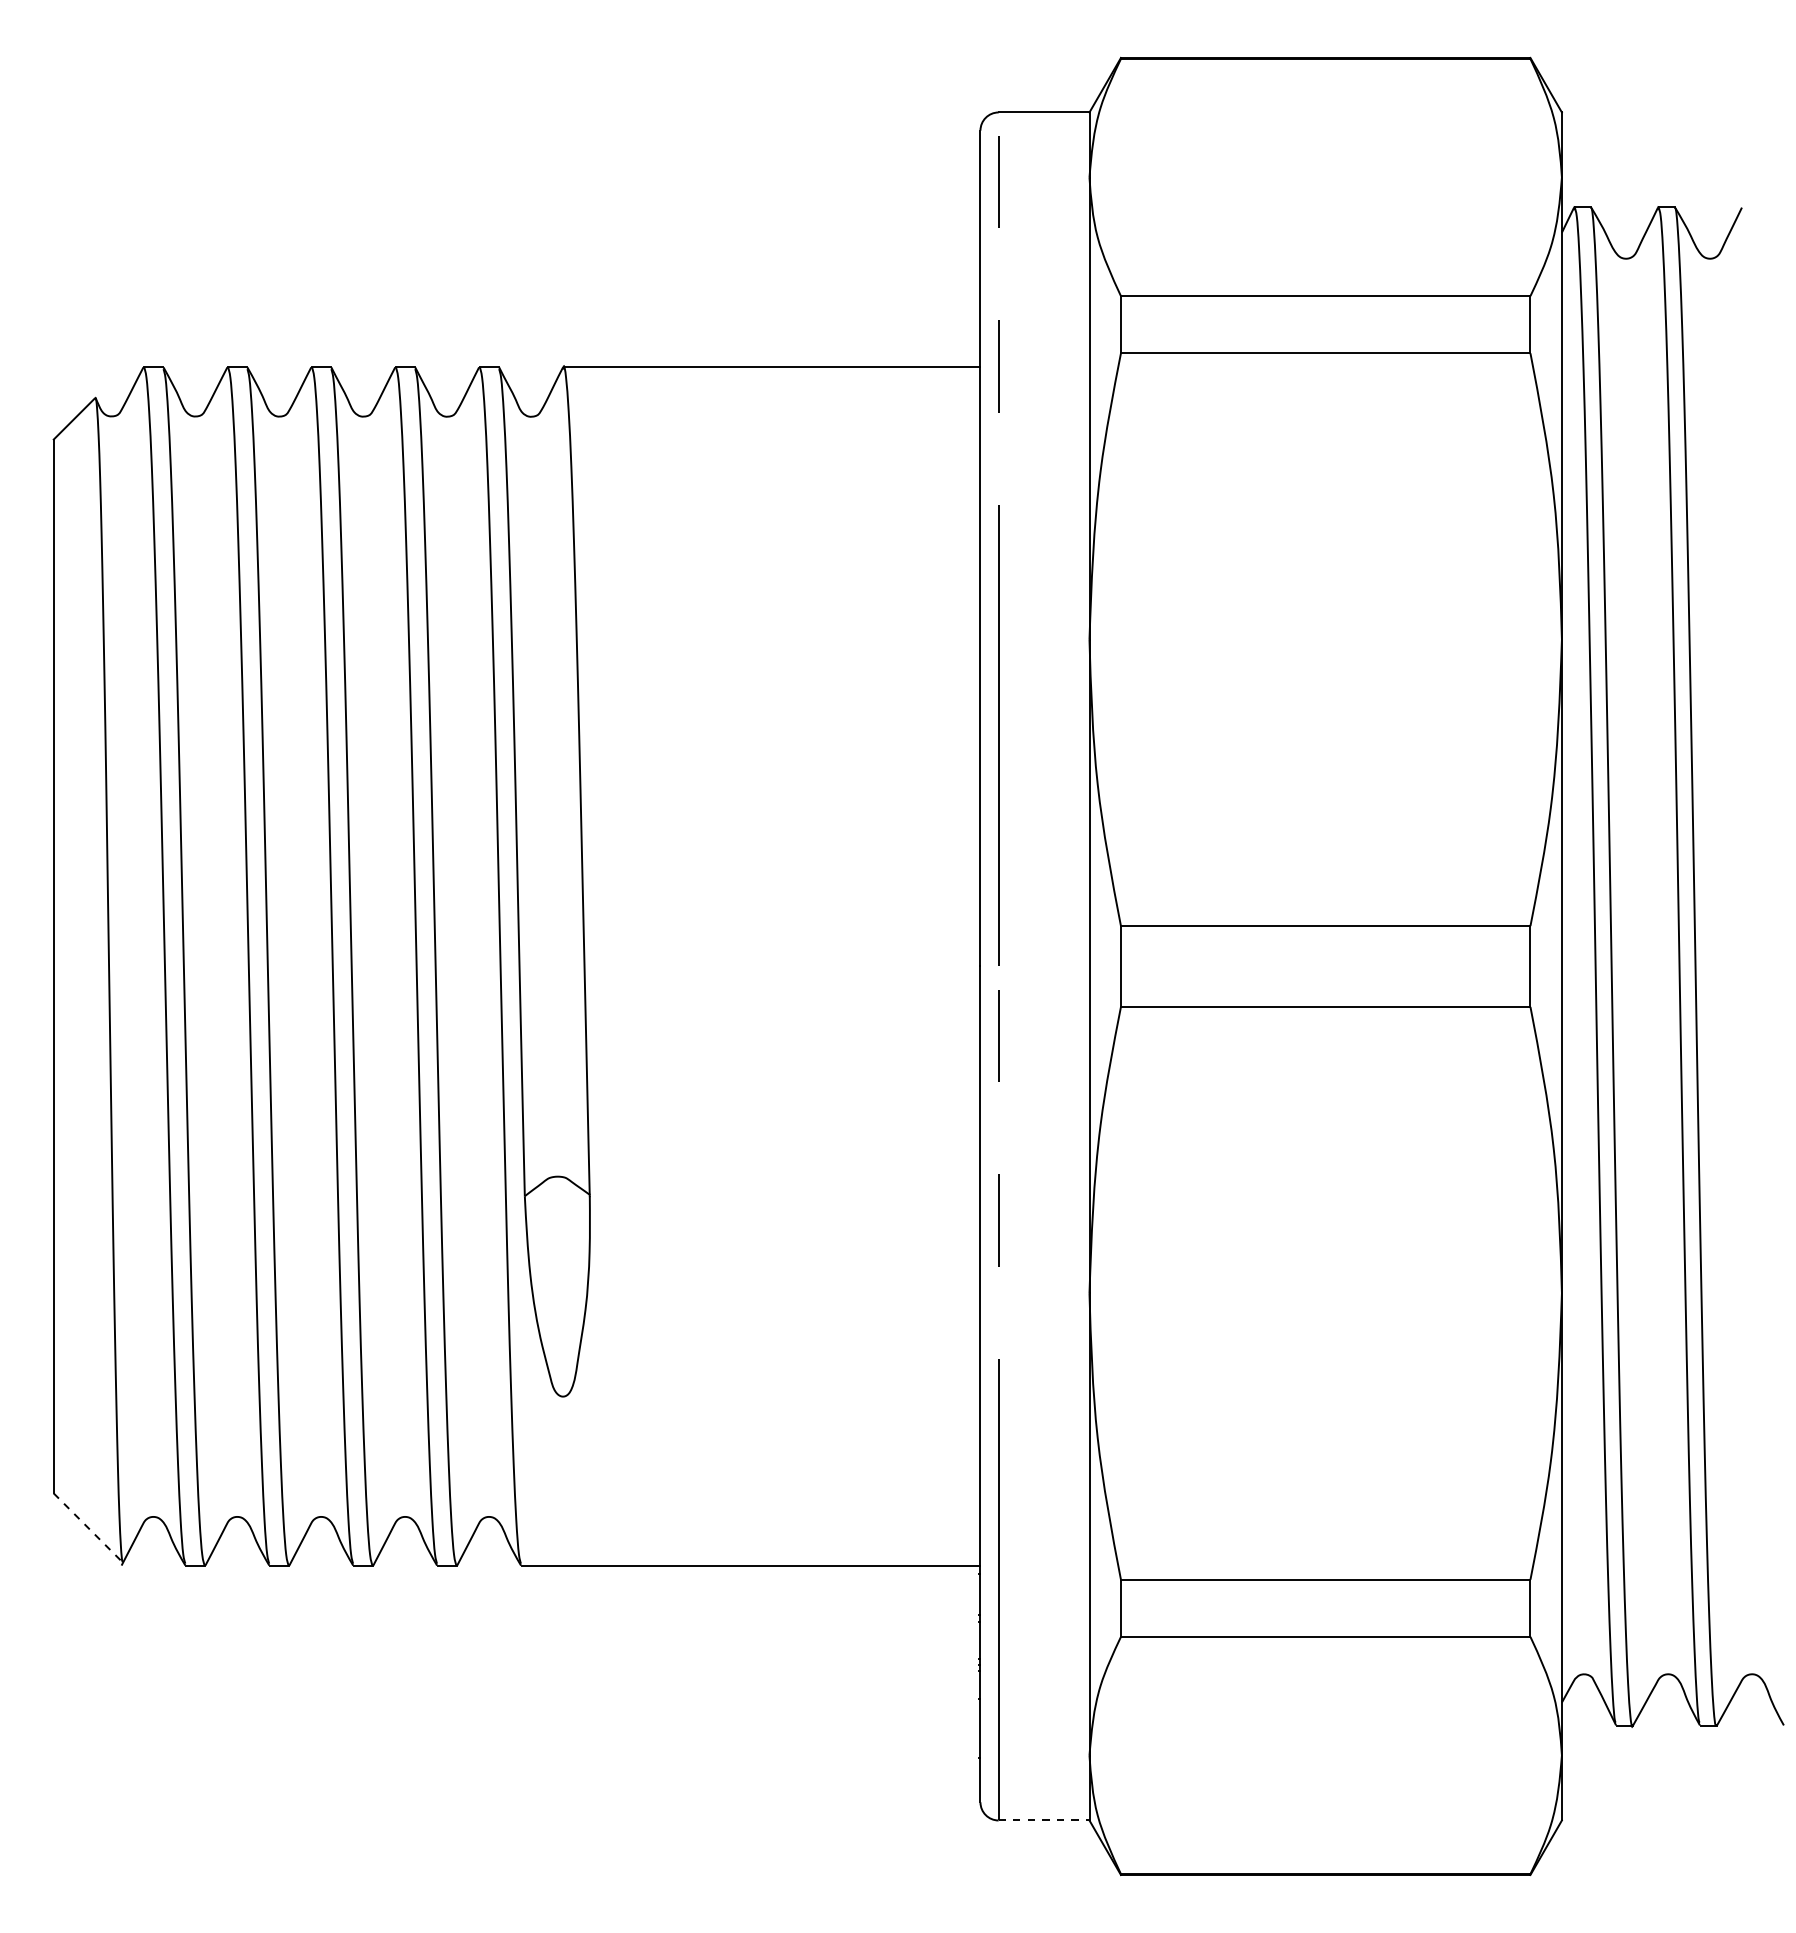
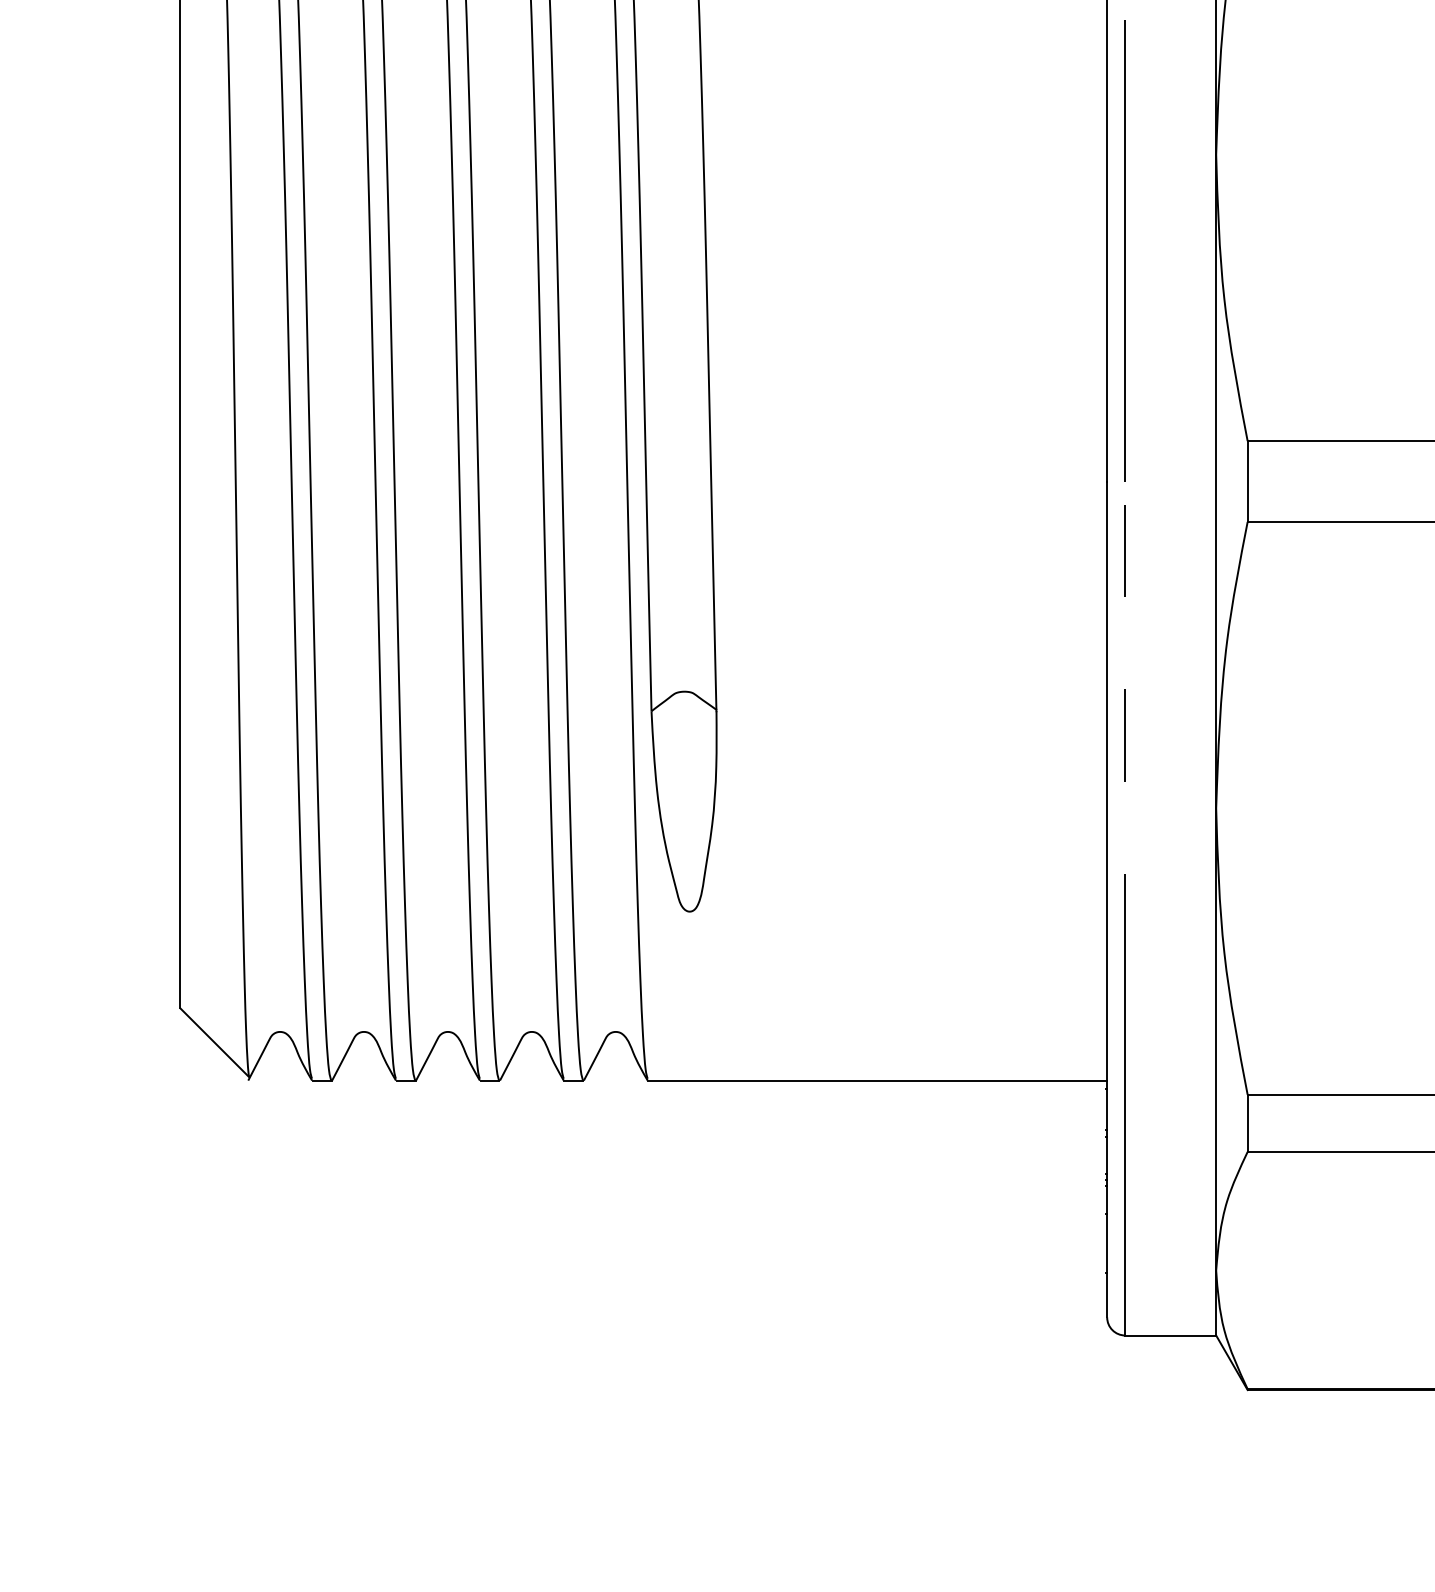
line: (88, 1527) -> (215, 1042), dashed -> solid
line: (1044, 1820) -> (1171, 1335), dashed -> solid

